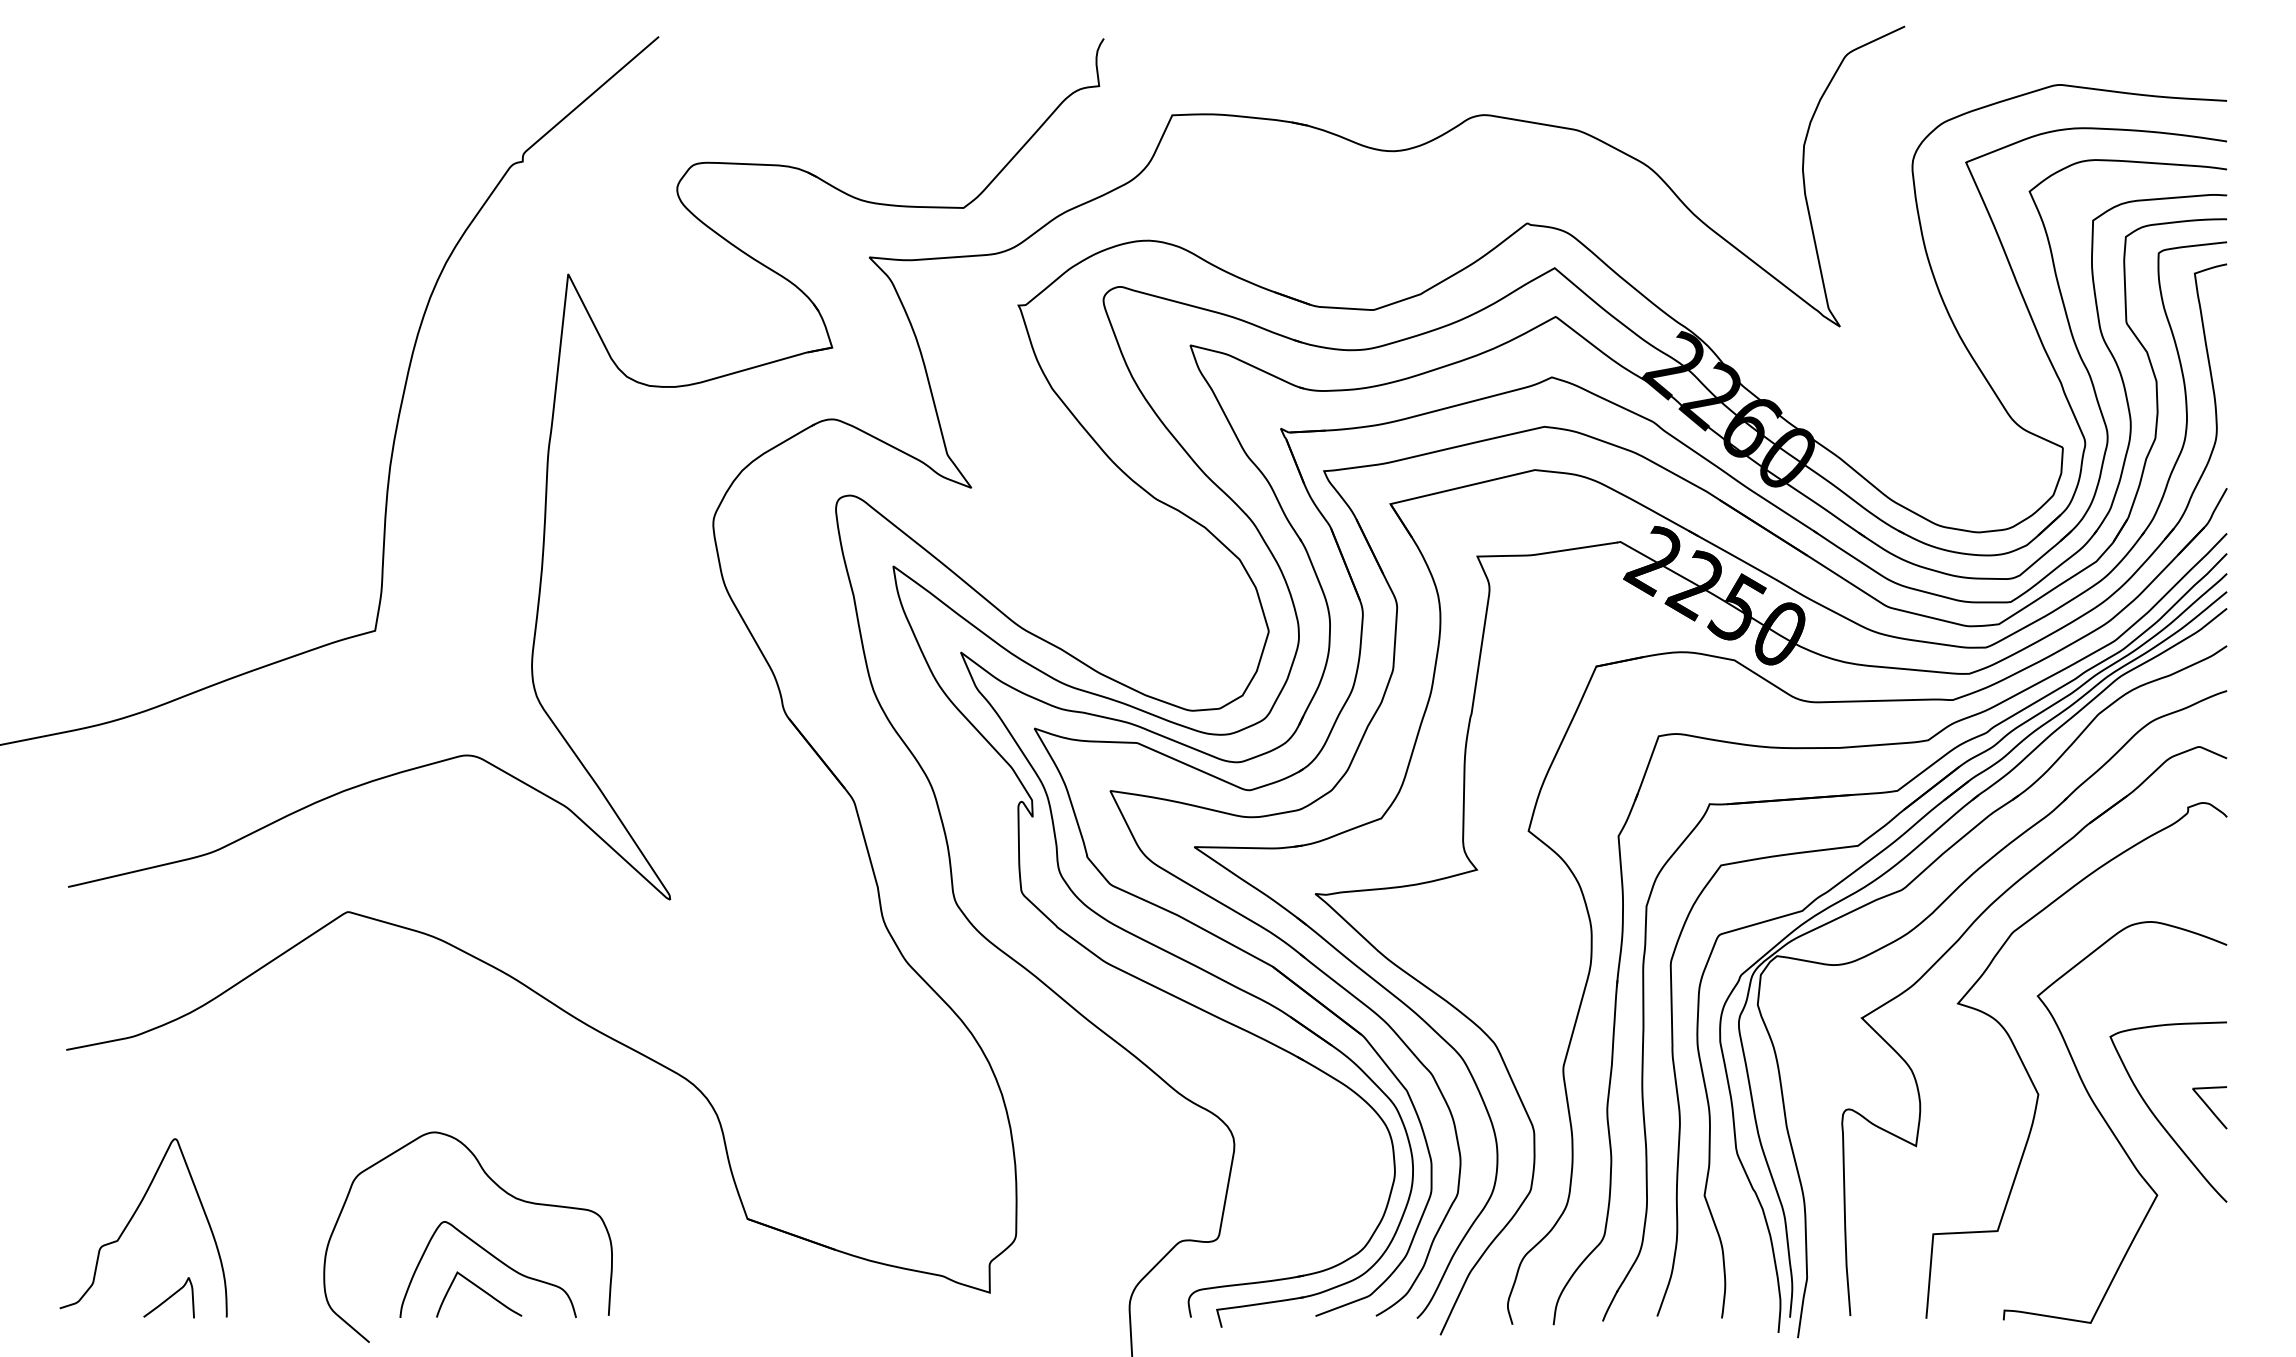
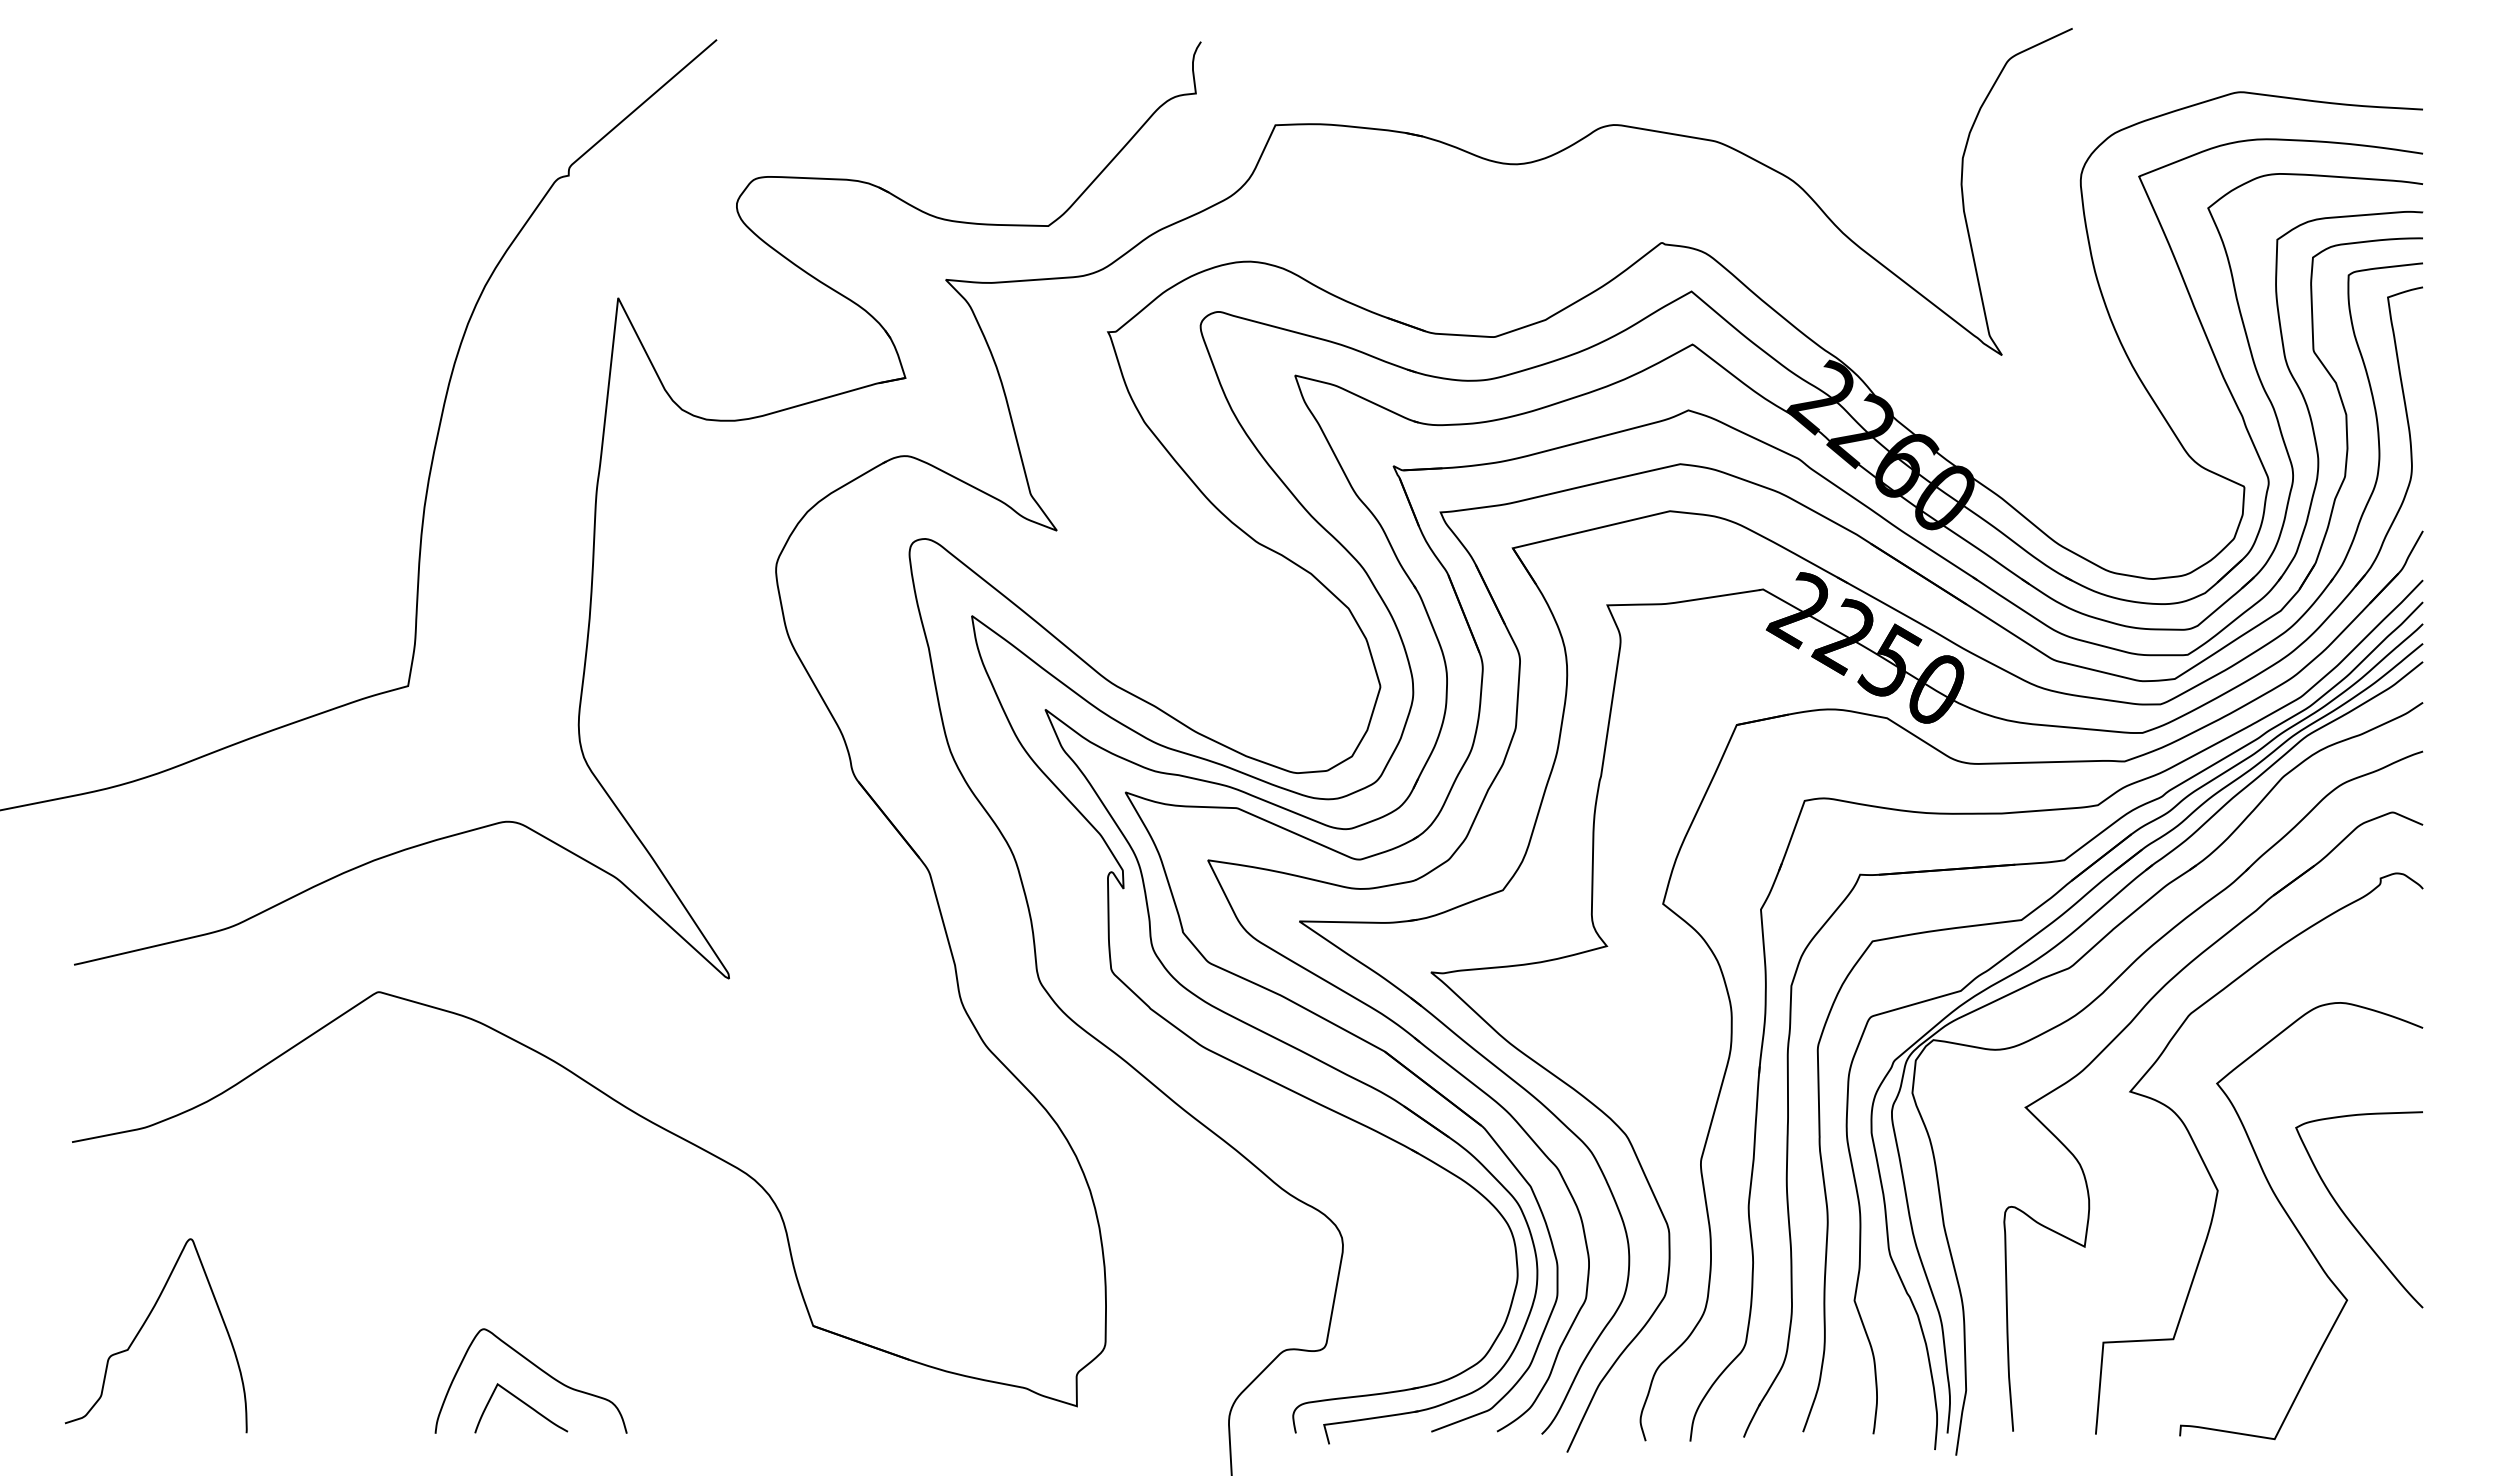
curve: (2210, 1107) -> (2404, 1204), removed
curve: (501, 1189) -> (545, 1294), removed
curve: (168, 1297) -> (183, 1411), removed

